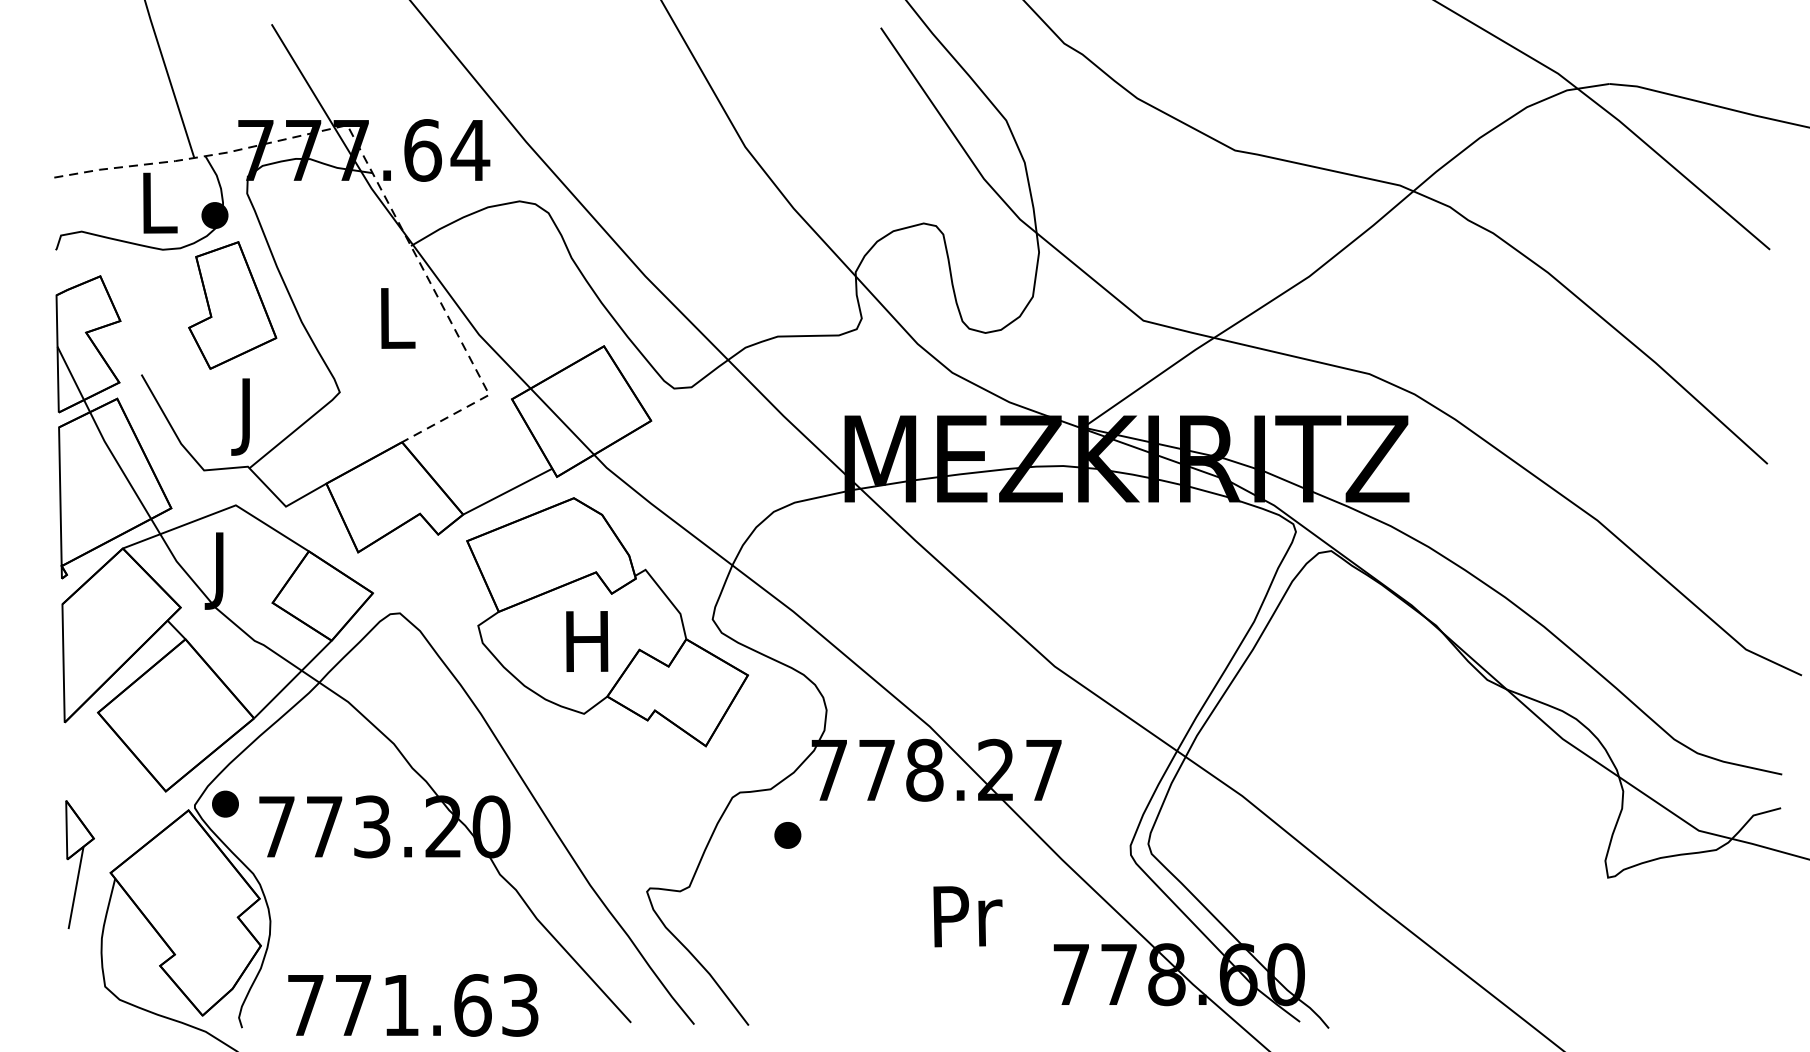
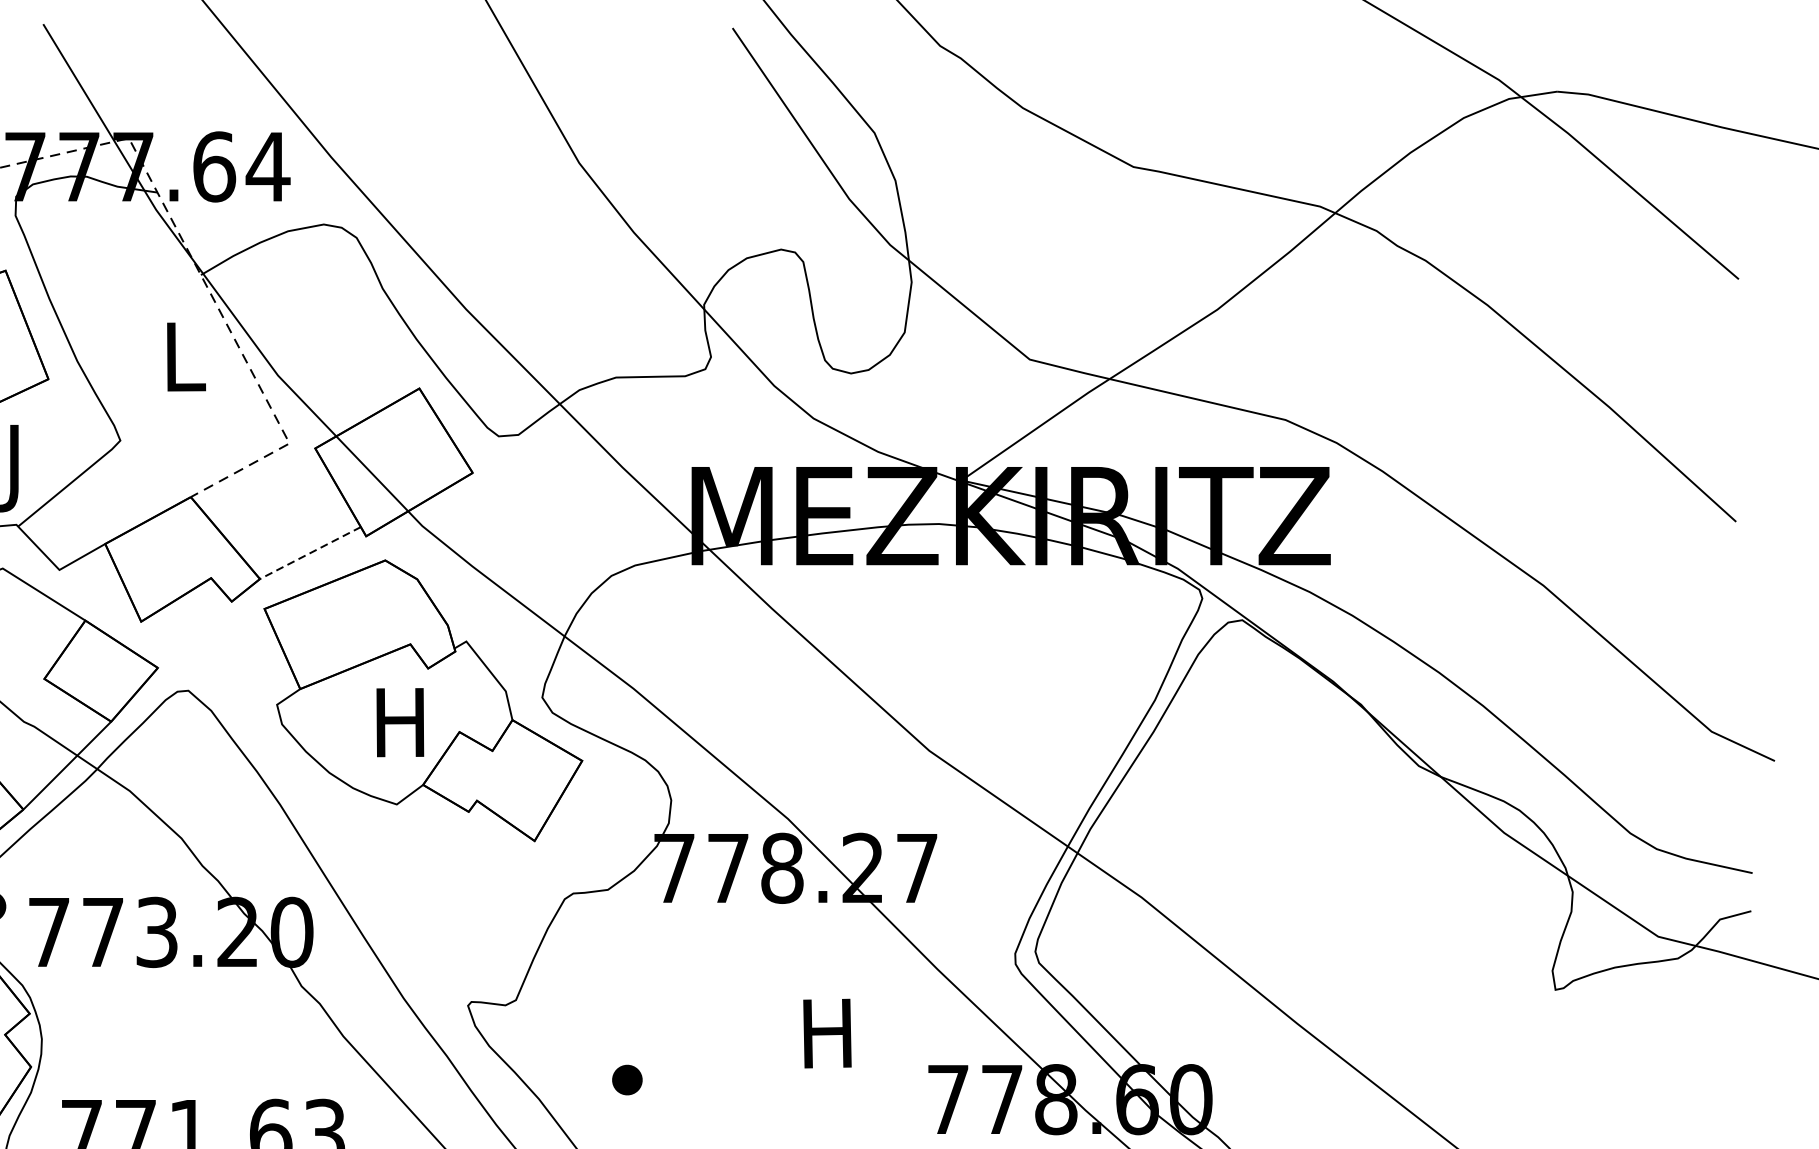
line: (507, 491) -> (310, 552), solid -> dashed
part: (787, 835) -> (626, 1080), moved
text: (967, 916) -> (830, 1033), Pr -> H

